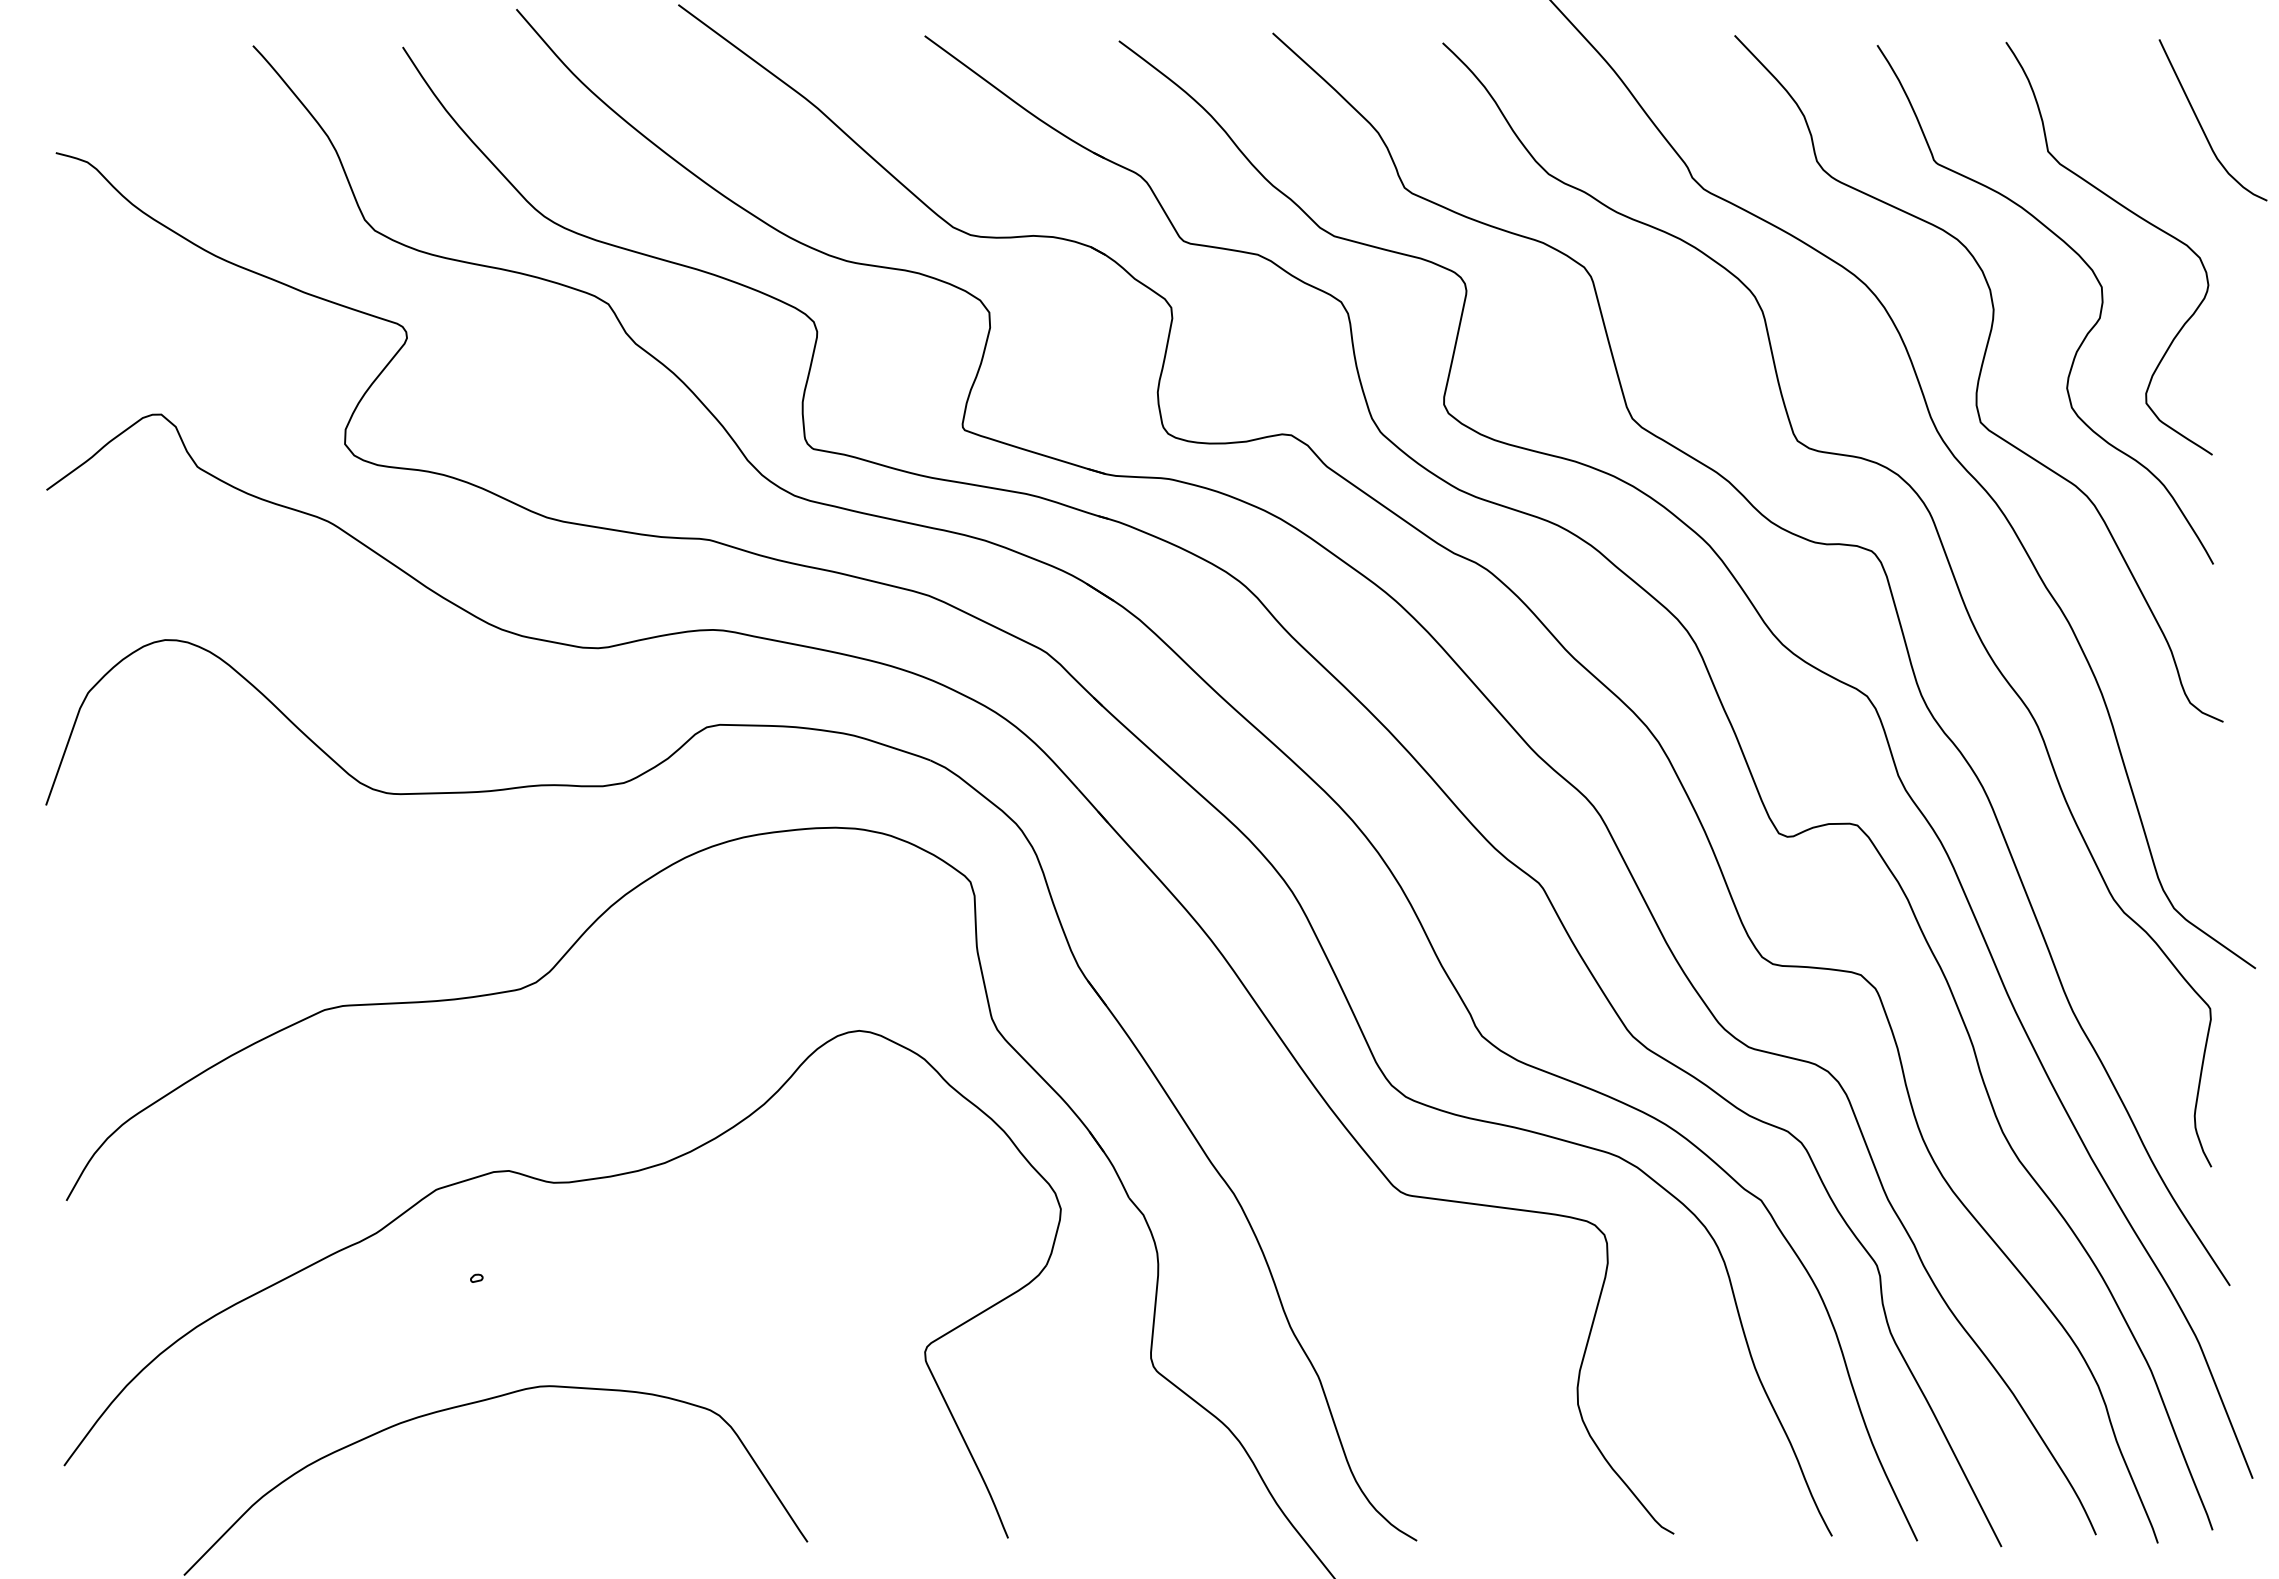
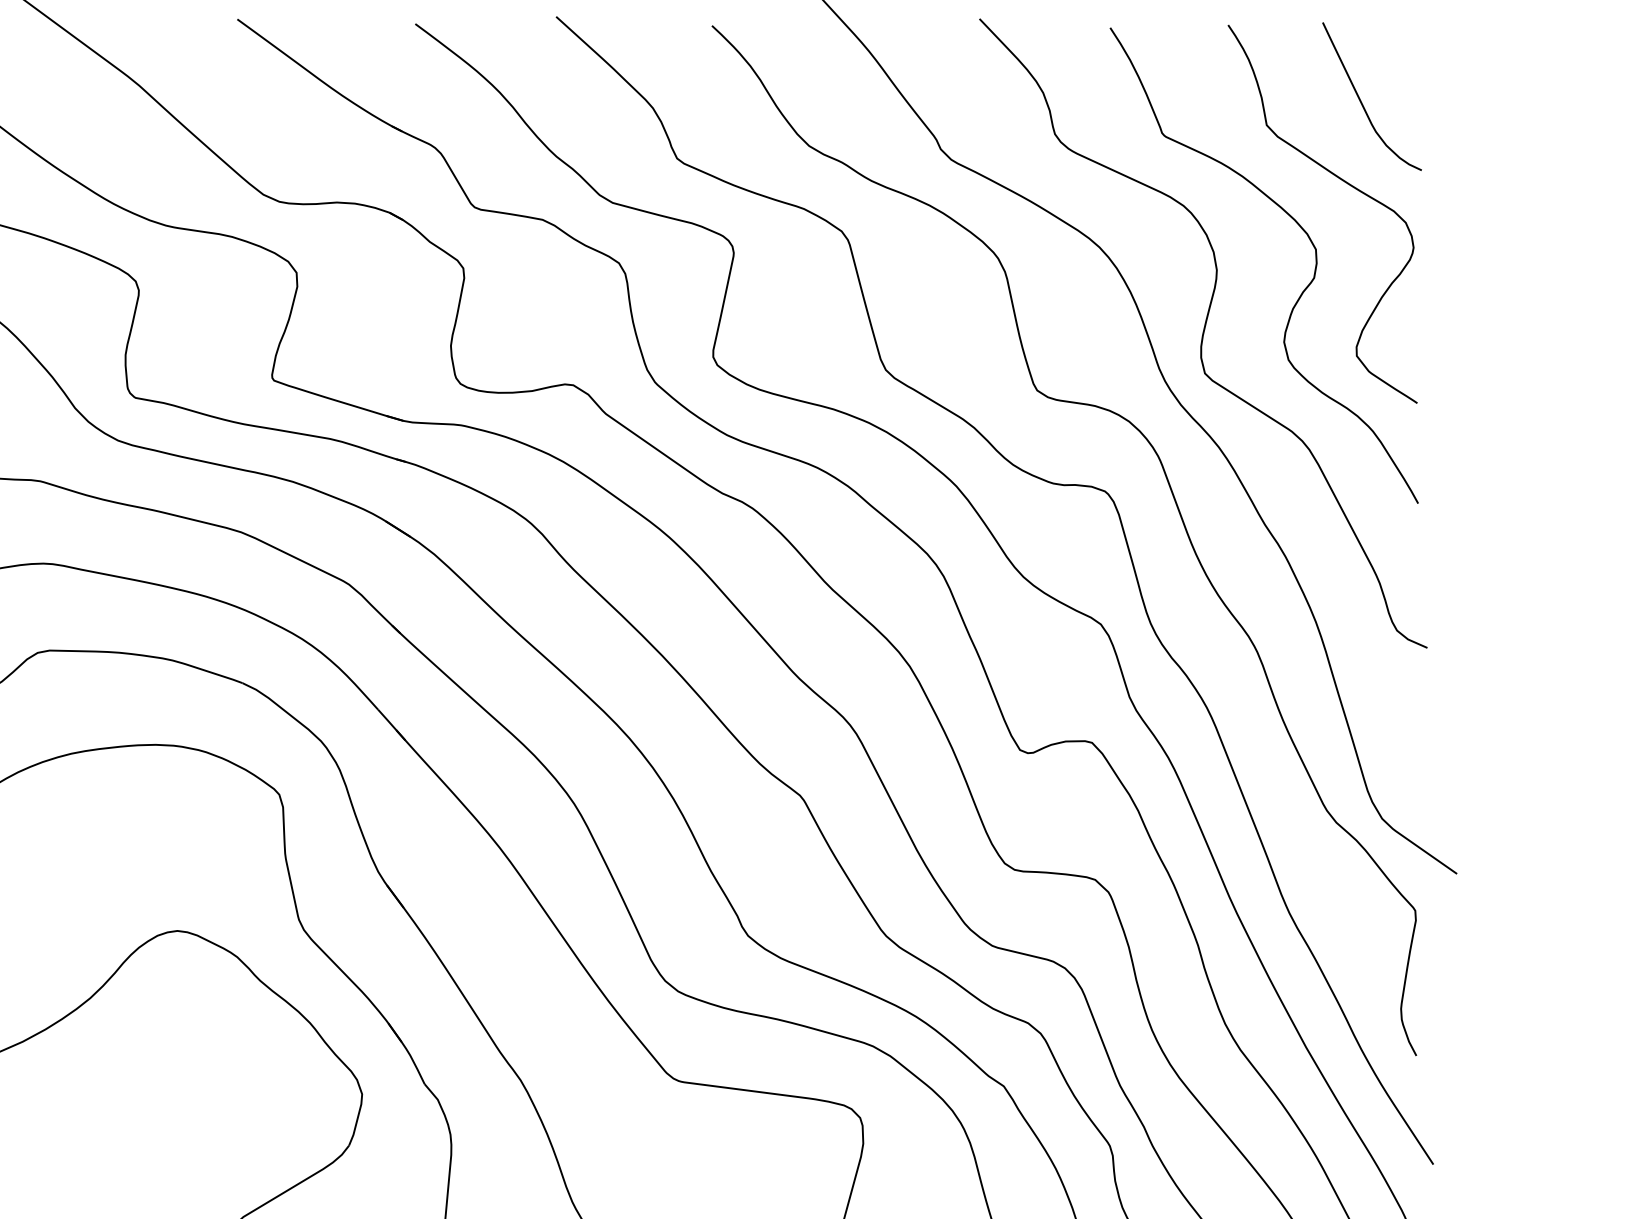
curve: (2202, 126) -> (1362, 102), moved

